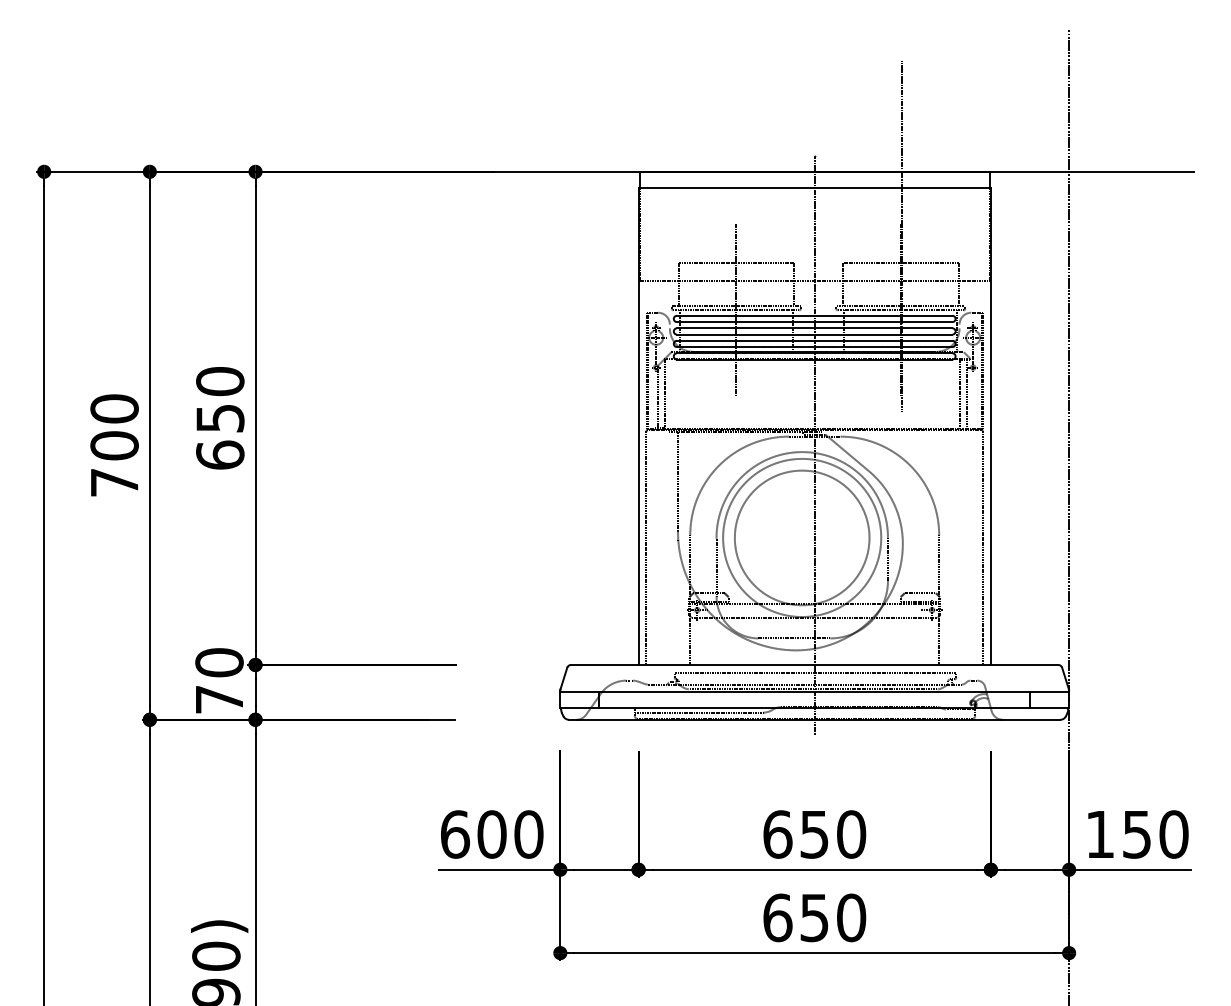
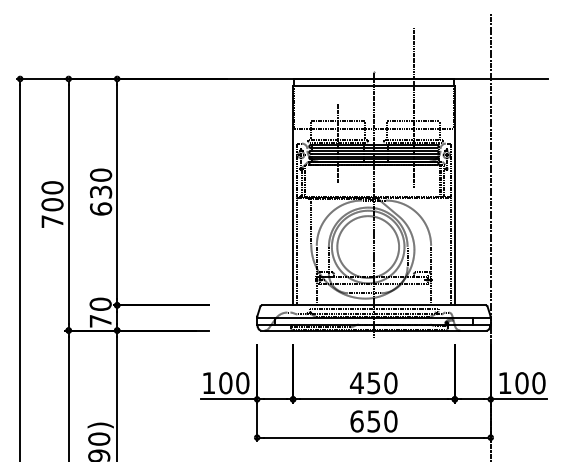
text: (219, 416) -> (100, 191), 650 -> 630
text: (454, 835) -> (208, 383), 600 -> 100
text: (776, 835) -> (356, 383), 650 -> 450
text: (1136, 835) -> (521, 383), 150 -> 100

